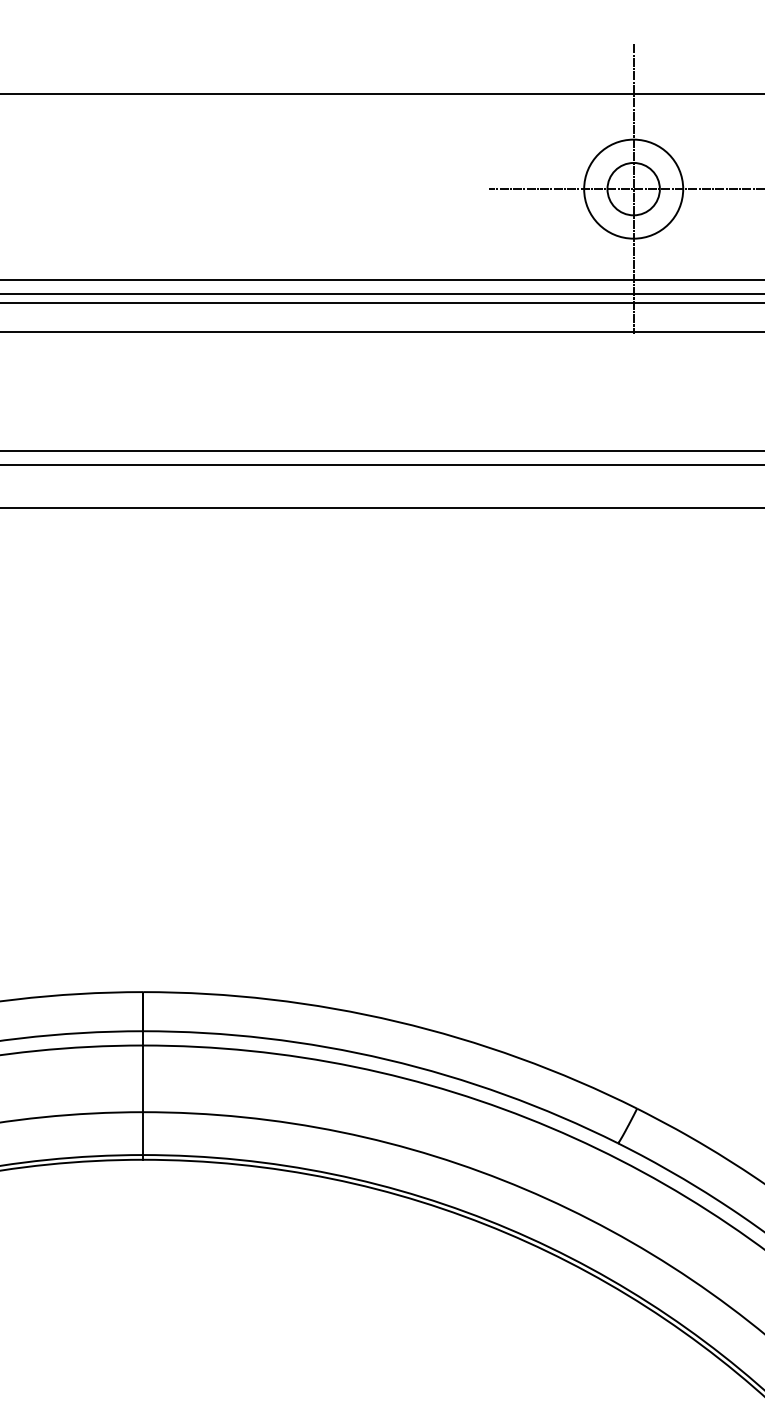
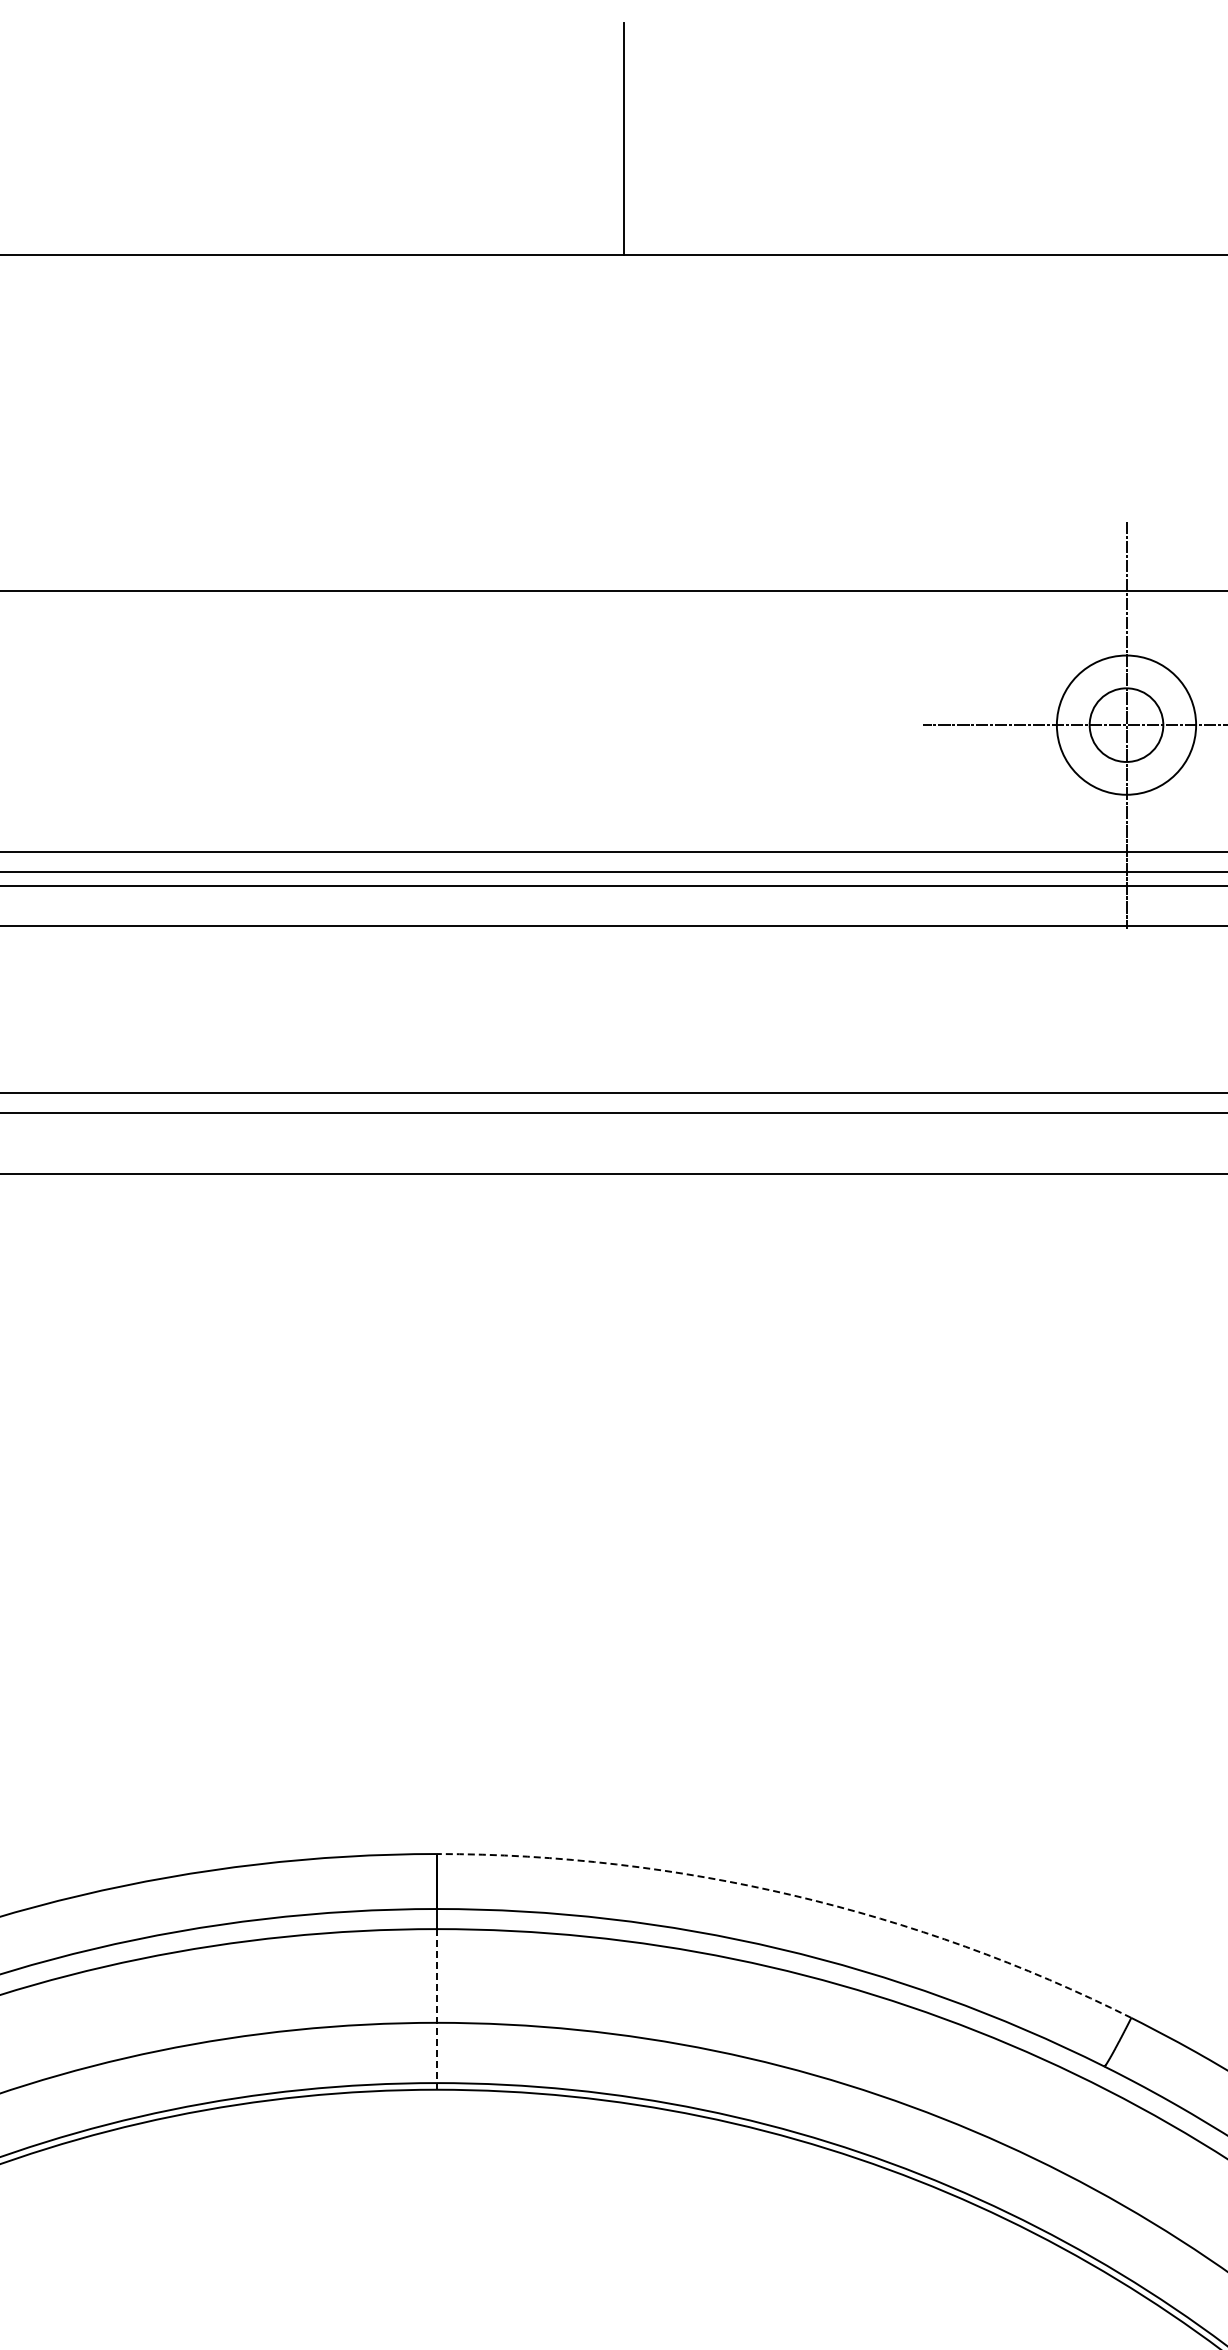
arc: (396, 1021) -> (793, 1895), solid -> dashed
line: (142, 1101) -> (436, 2008), solid -> dashed

